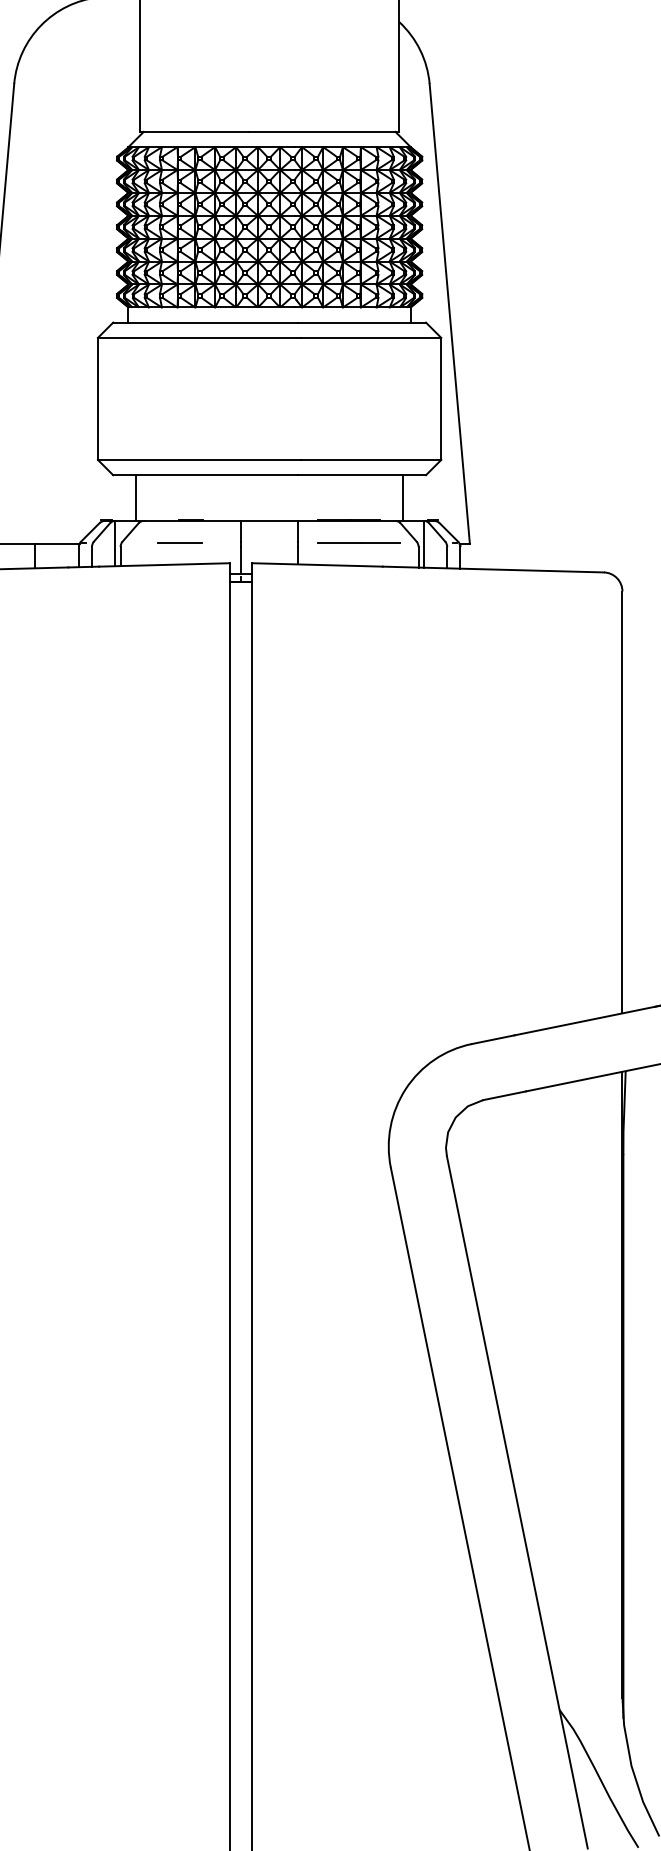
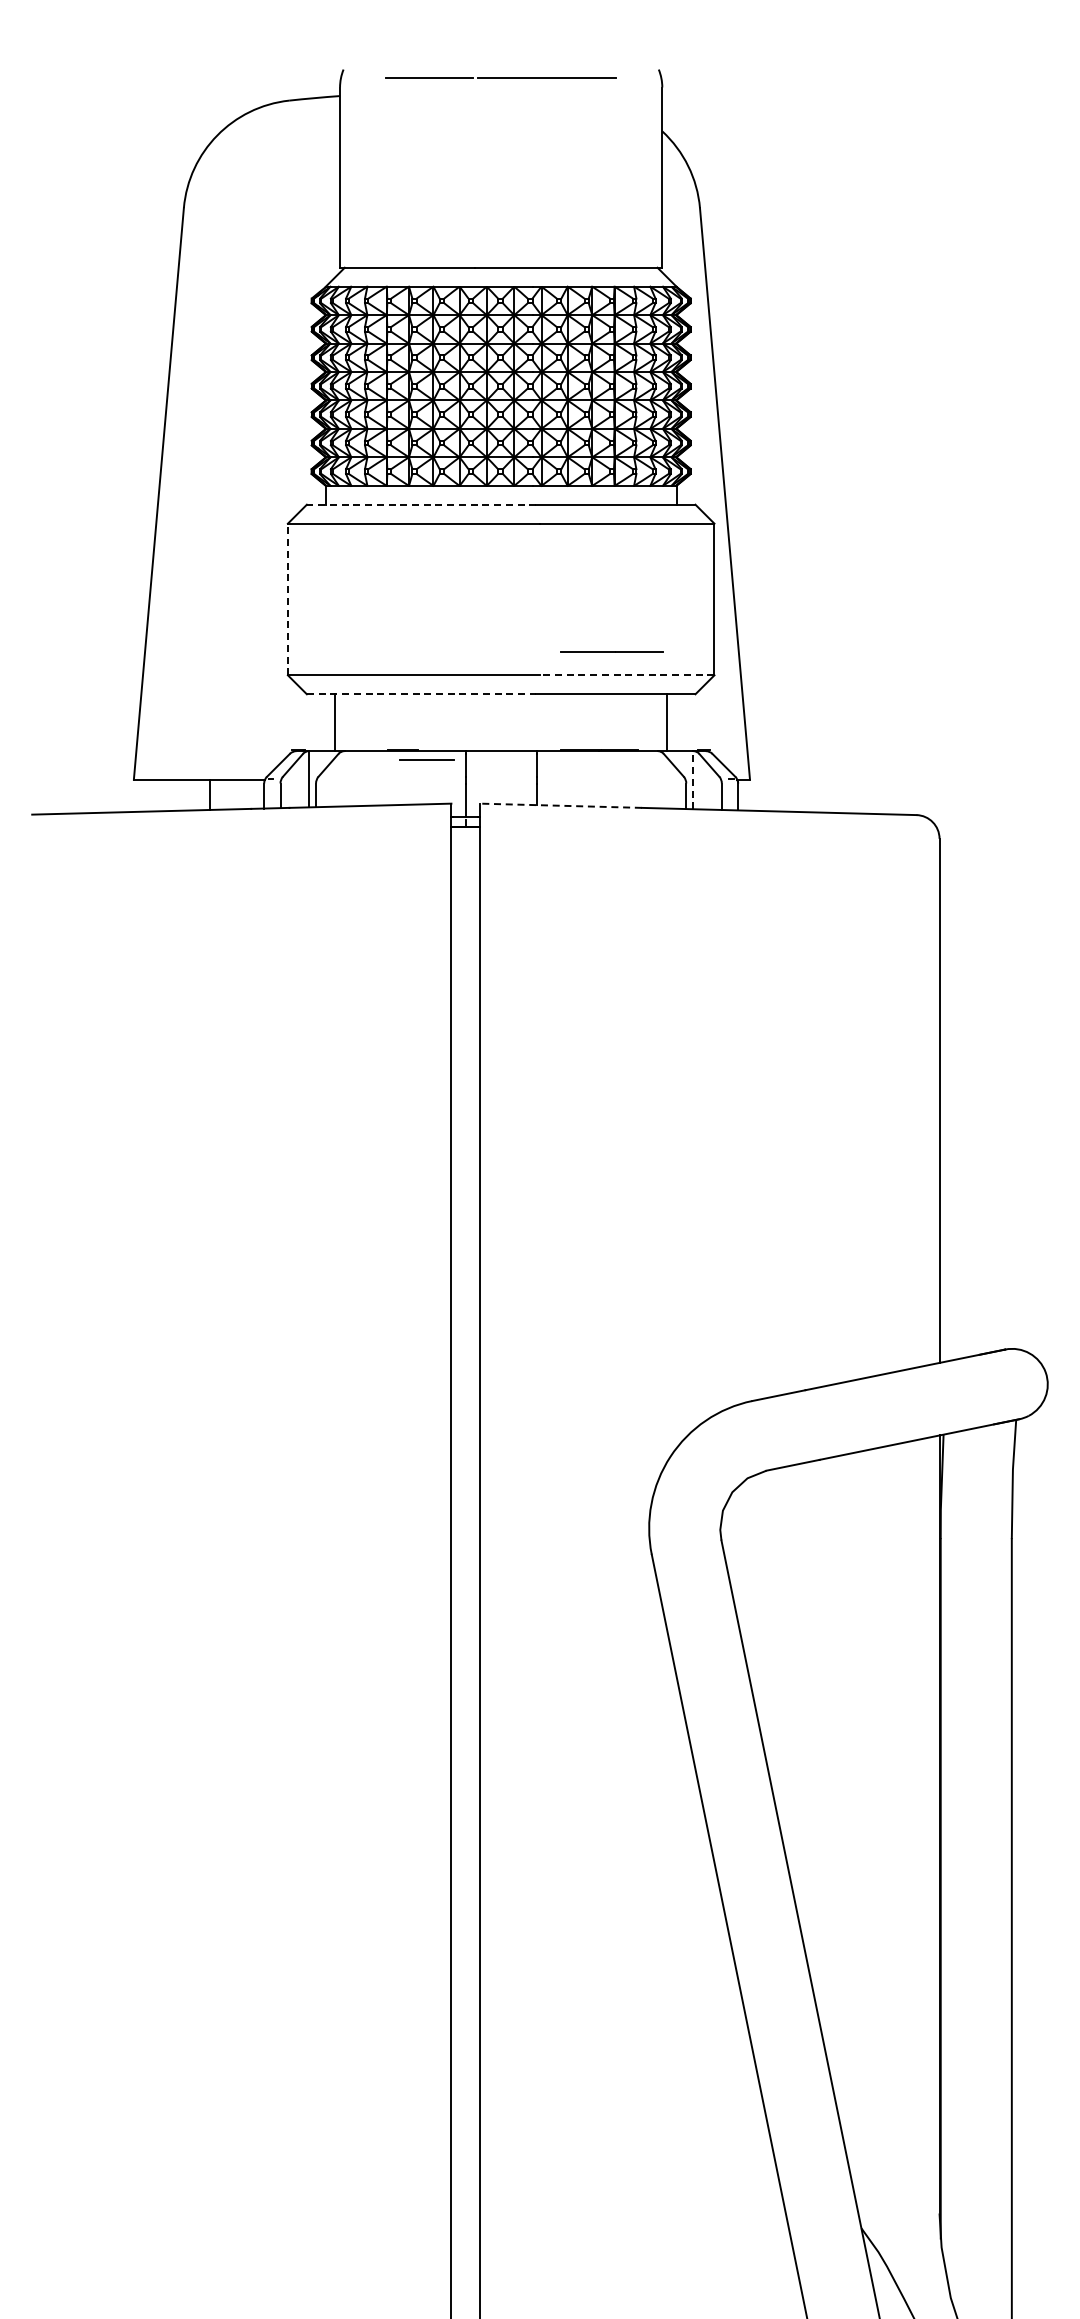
line: (205, 322) -> (421, 504), solid -> dashed
line: (97, 398) -> (287, 599), solid -> dashed
line: (370, 460) -> (626, 675), solid -> dashed
line: (205, 475) -> (421, 694), solid -> dashed
line: (179, 542) -> (426, 759), moved
line: (358, 542) -> (611, 651), moved
line: (424, 543) -> (693, 779), solid -> dashed
line: (317, 564) -> (560, 805), solid -> dashed

